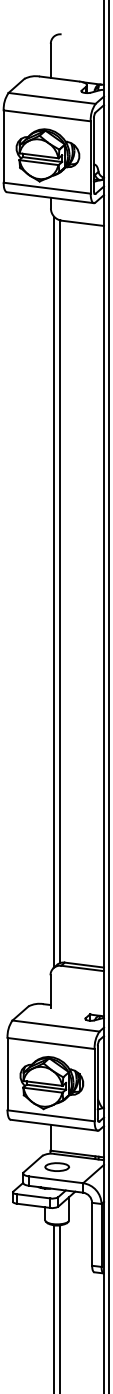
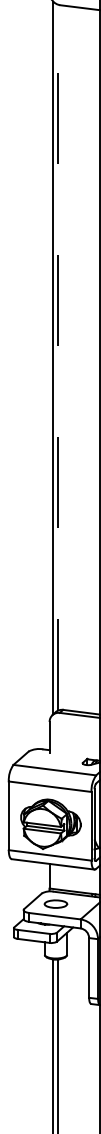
line: (59, 591) -> (58, 357), solid -> dashed

